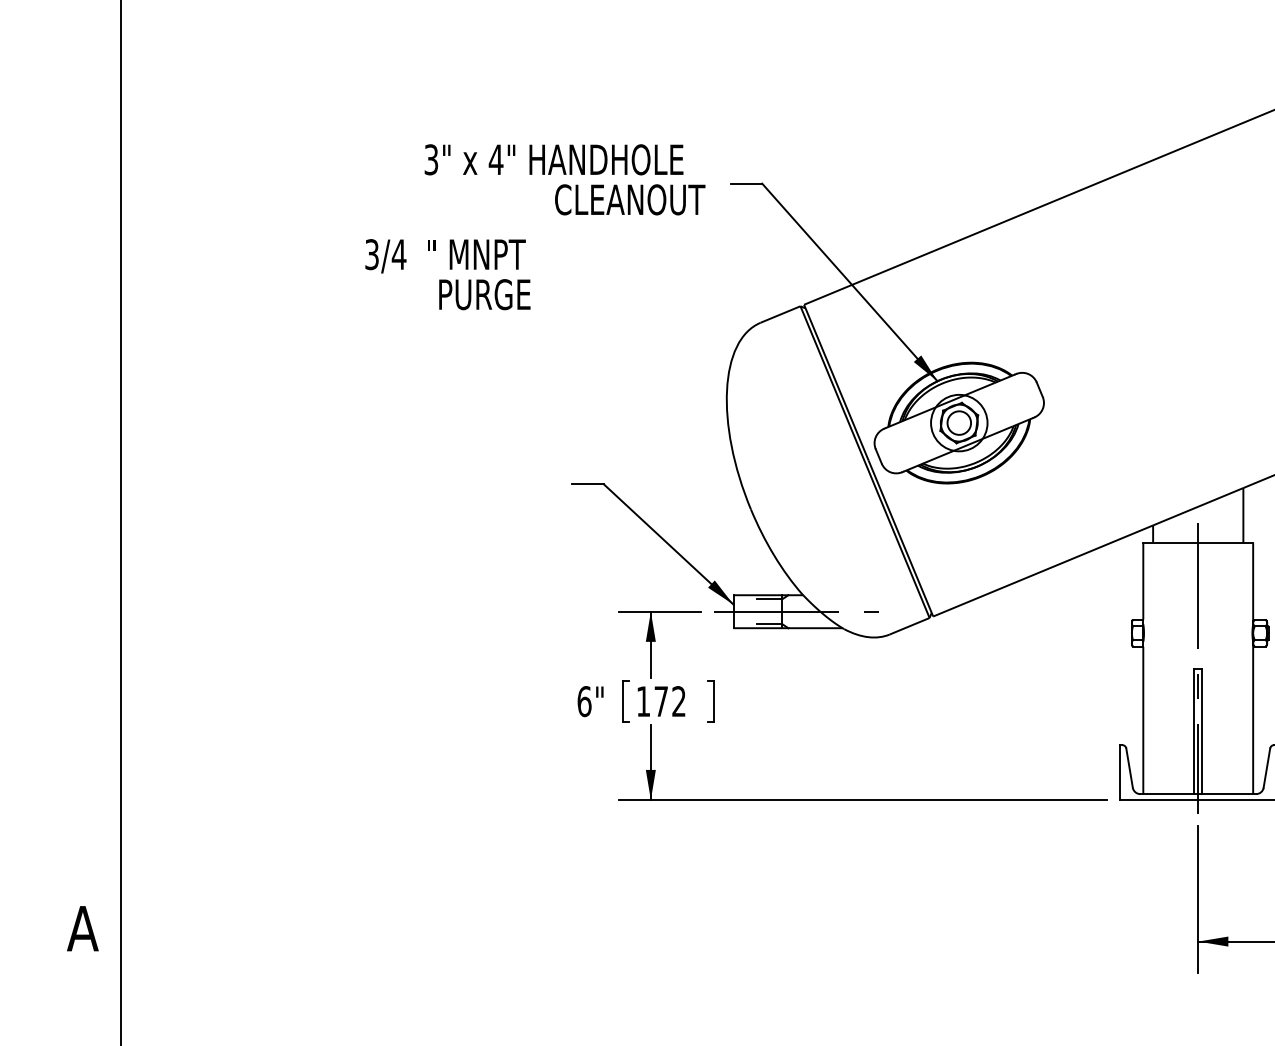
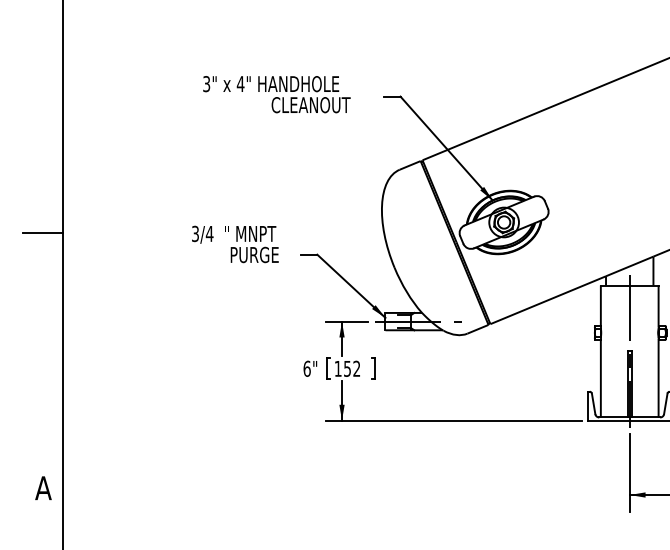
text: (564, 179) -> (276, 94), moved
text: (448, 274) -> (235, 244), moved
line: (82, 442) -> (43, 232), added
text: (661, 700) -> (347, 368), 172 -> 152

